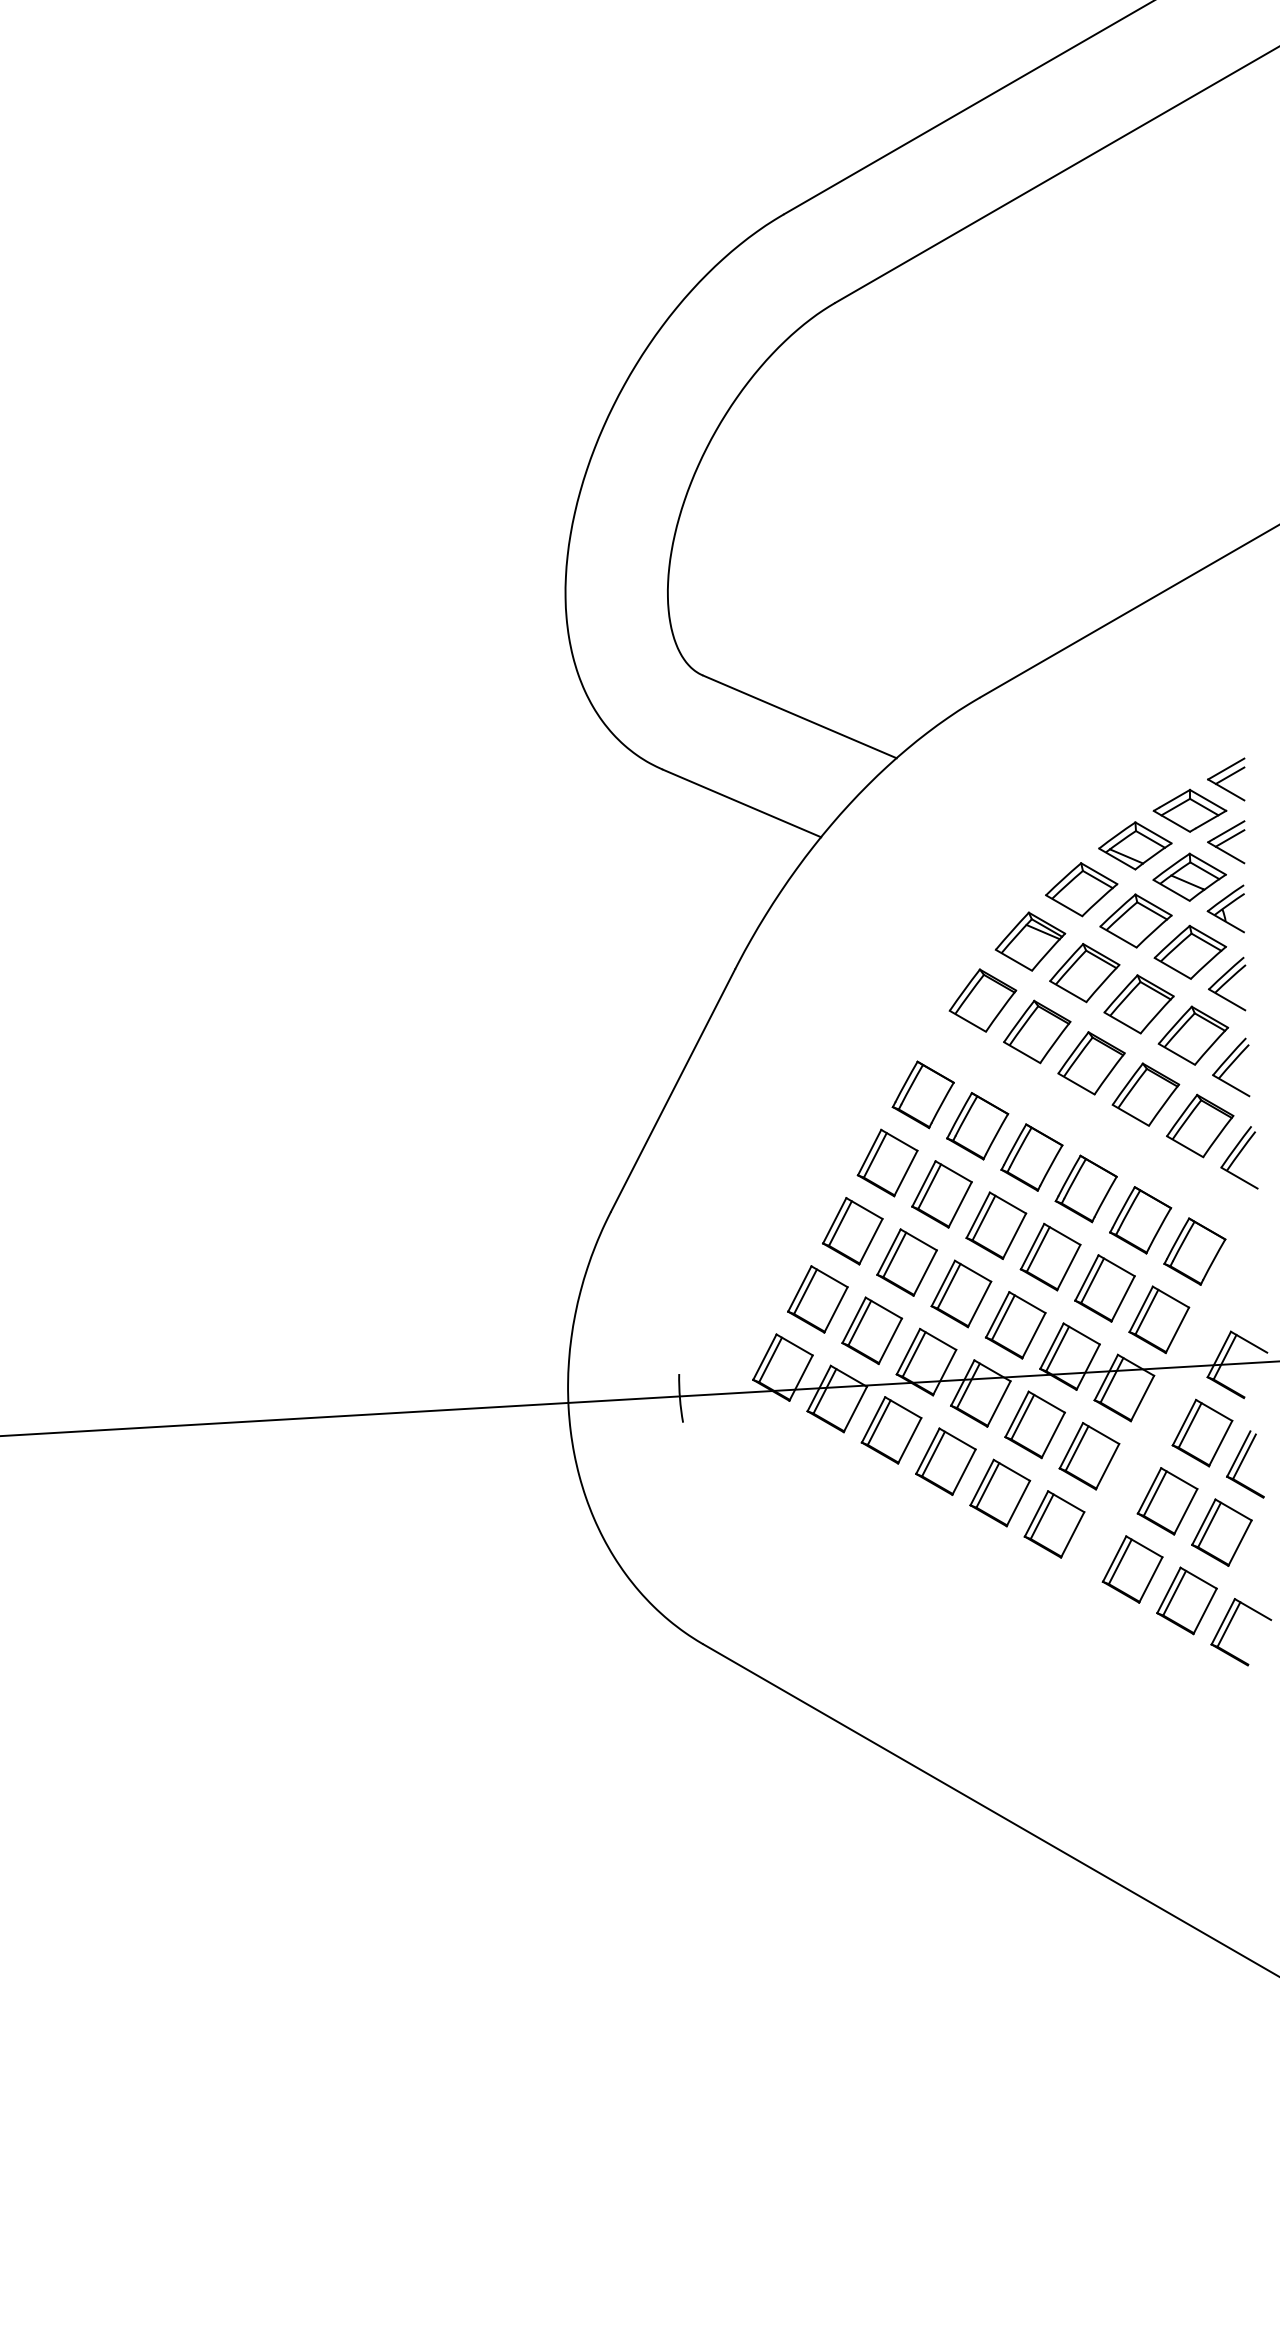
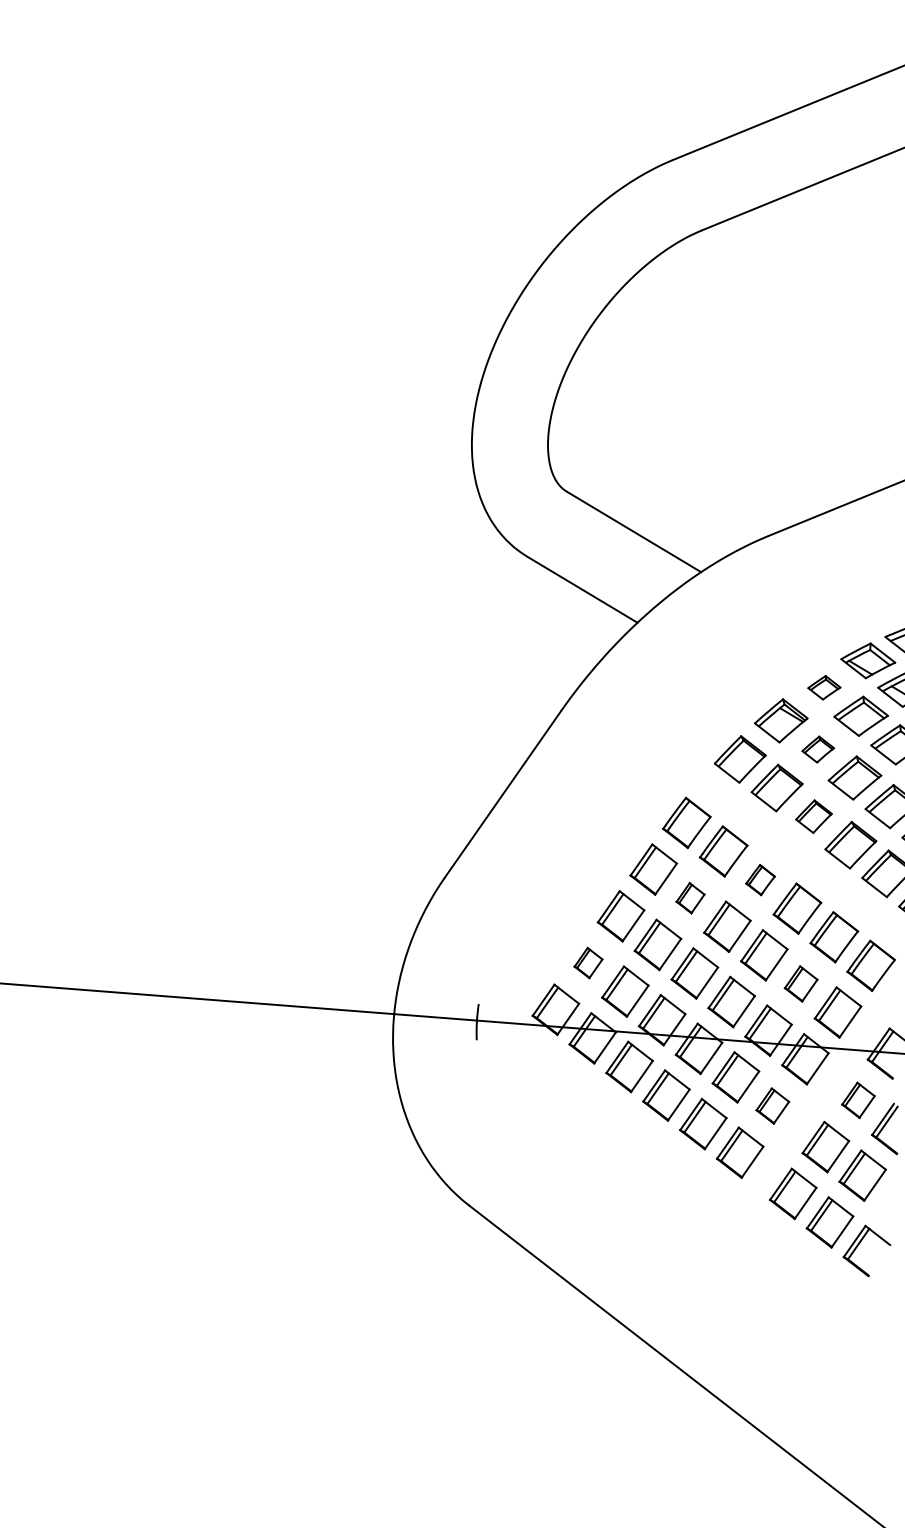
part: (1081, 889) -> (824, 687), size x0.6
part: (1084, 973) -> (817, 749), size x0.6
part: (1091, 1063) -> (813, 816), size x0.7
part: (1031, 1157) -> (760, 880), size x0.6
part: (941, 1194) -> (690, 898), size x0.6
part: (1104, 1288) -> (800, 983), size x0.7
part: (817, 1299) -> (588, 963), size x0.6
part: (1202, 1432) -> (858, 1099), size x0.7
part: (1089, 1456) -> (772, 1106), size x0.7

